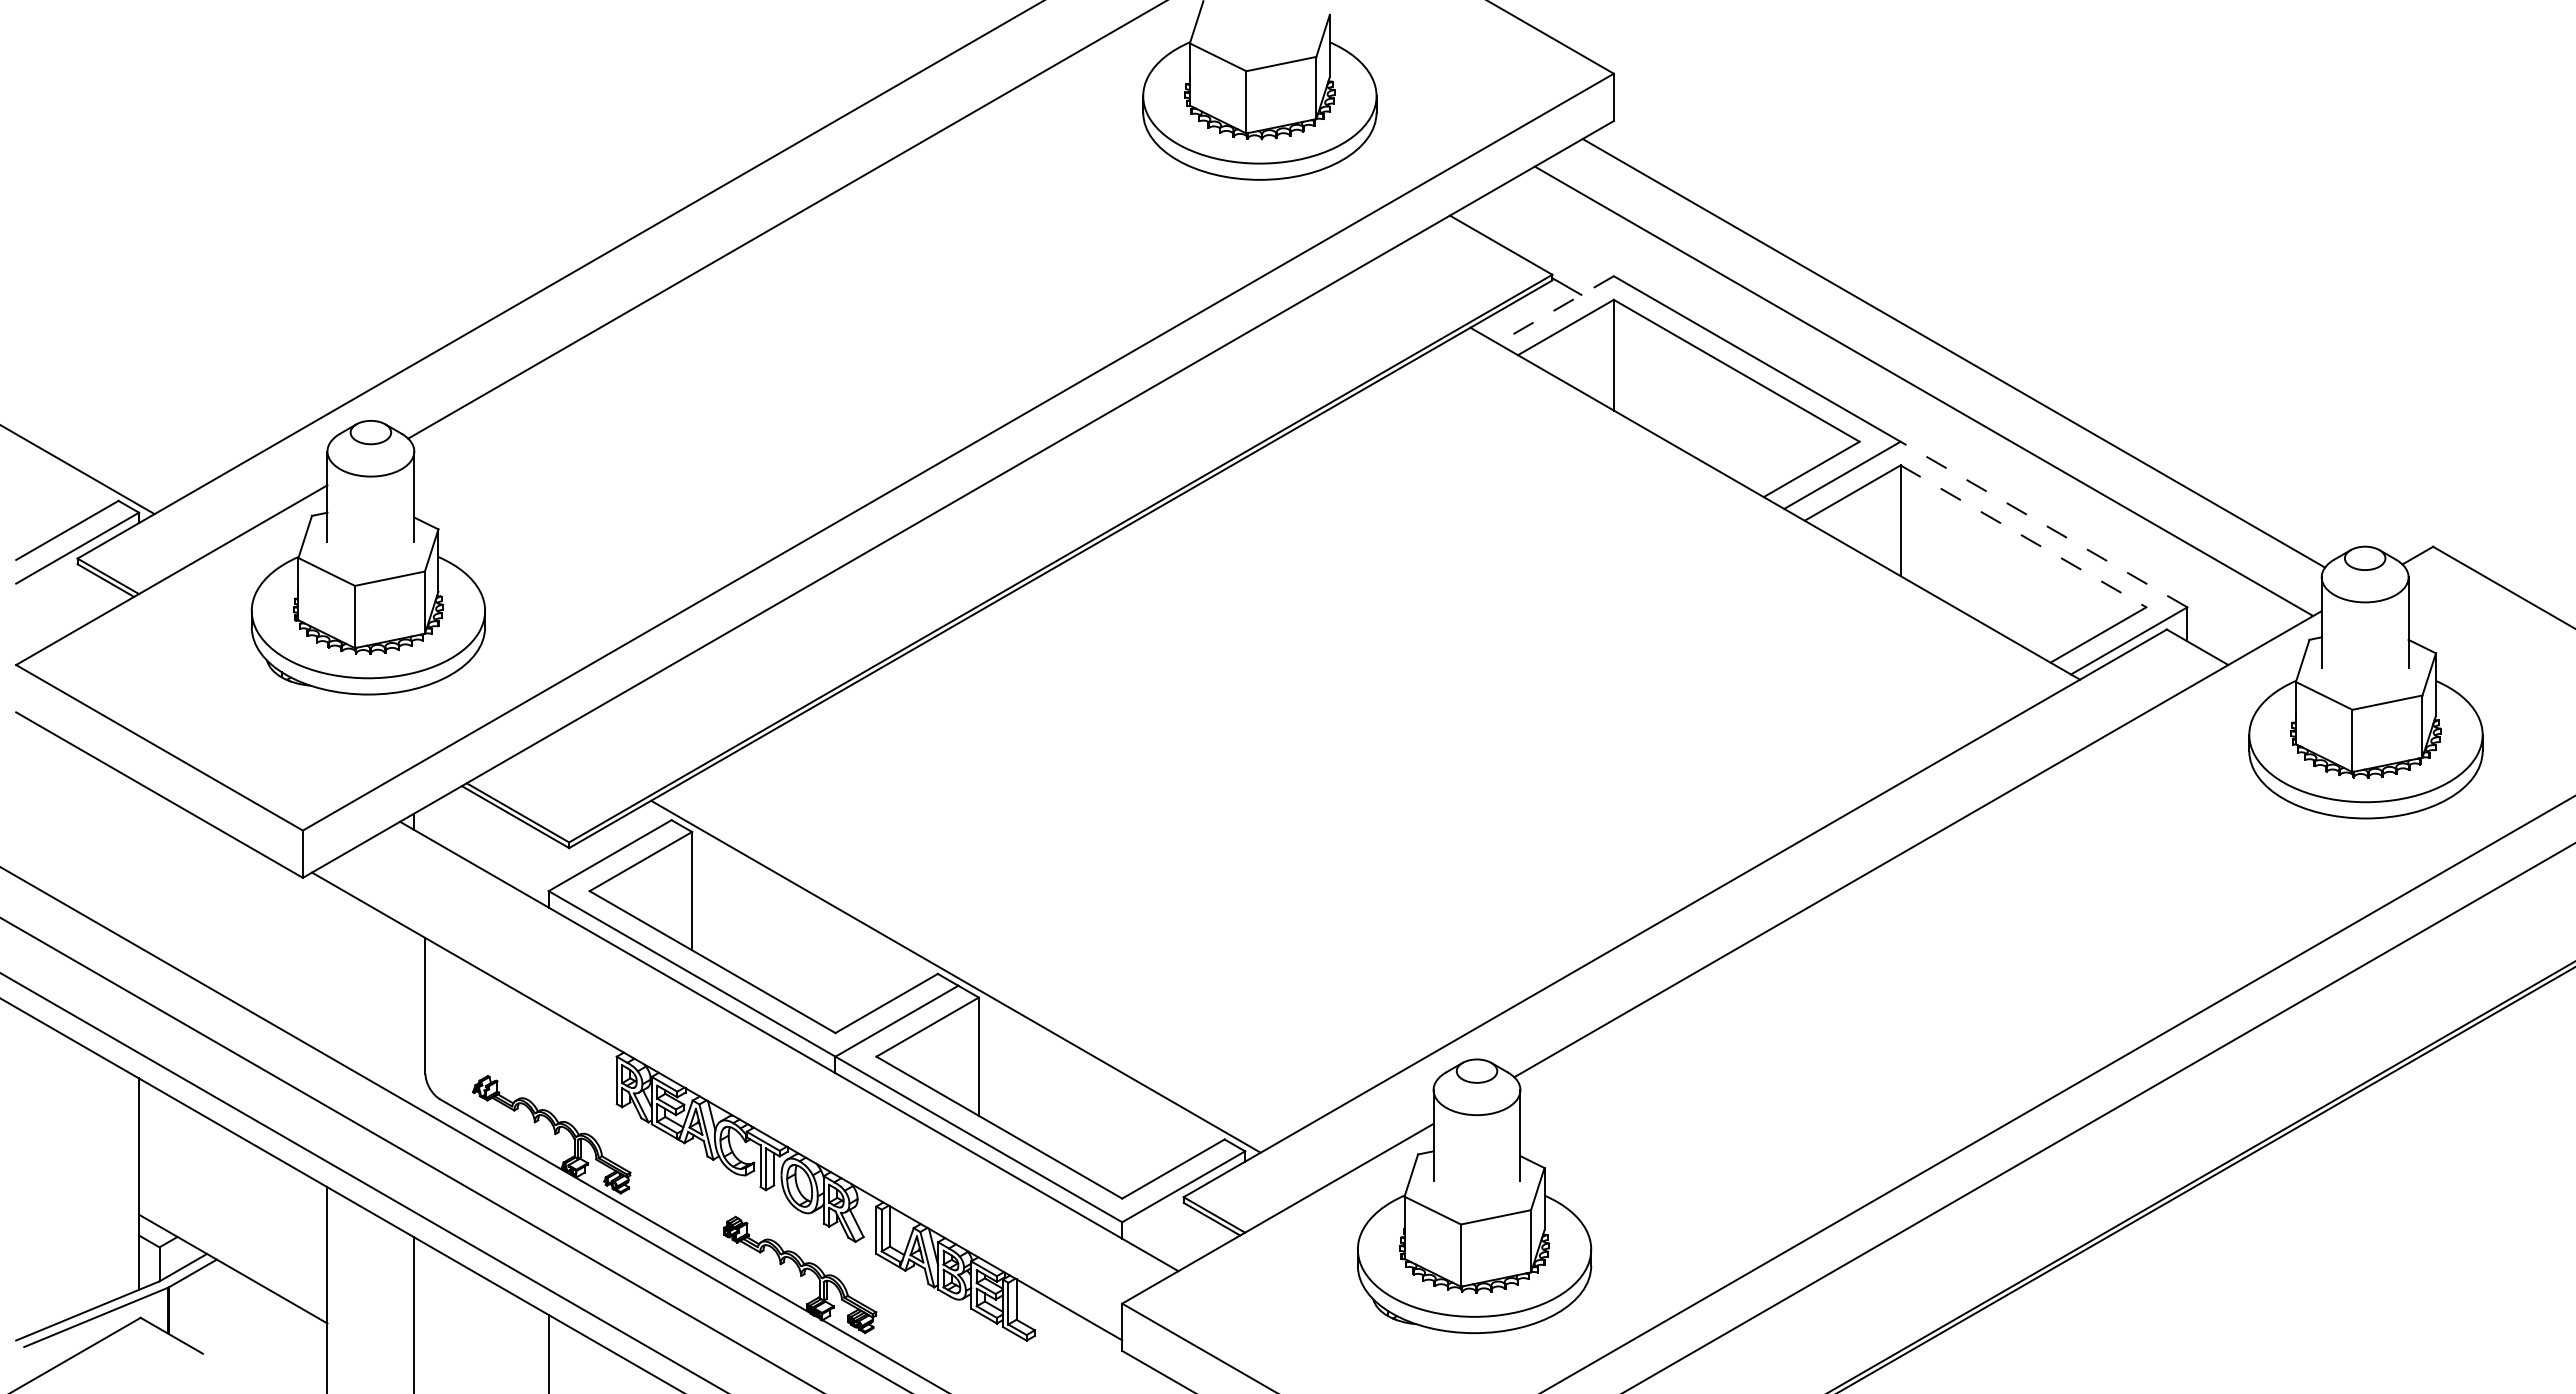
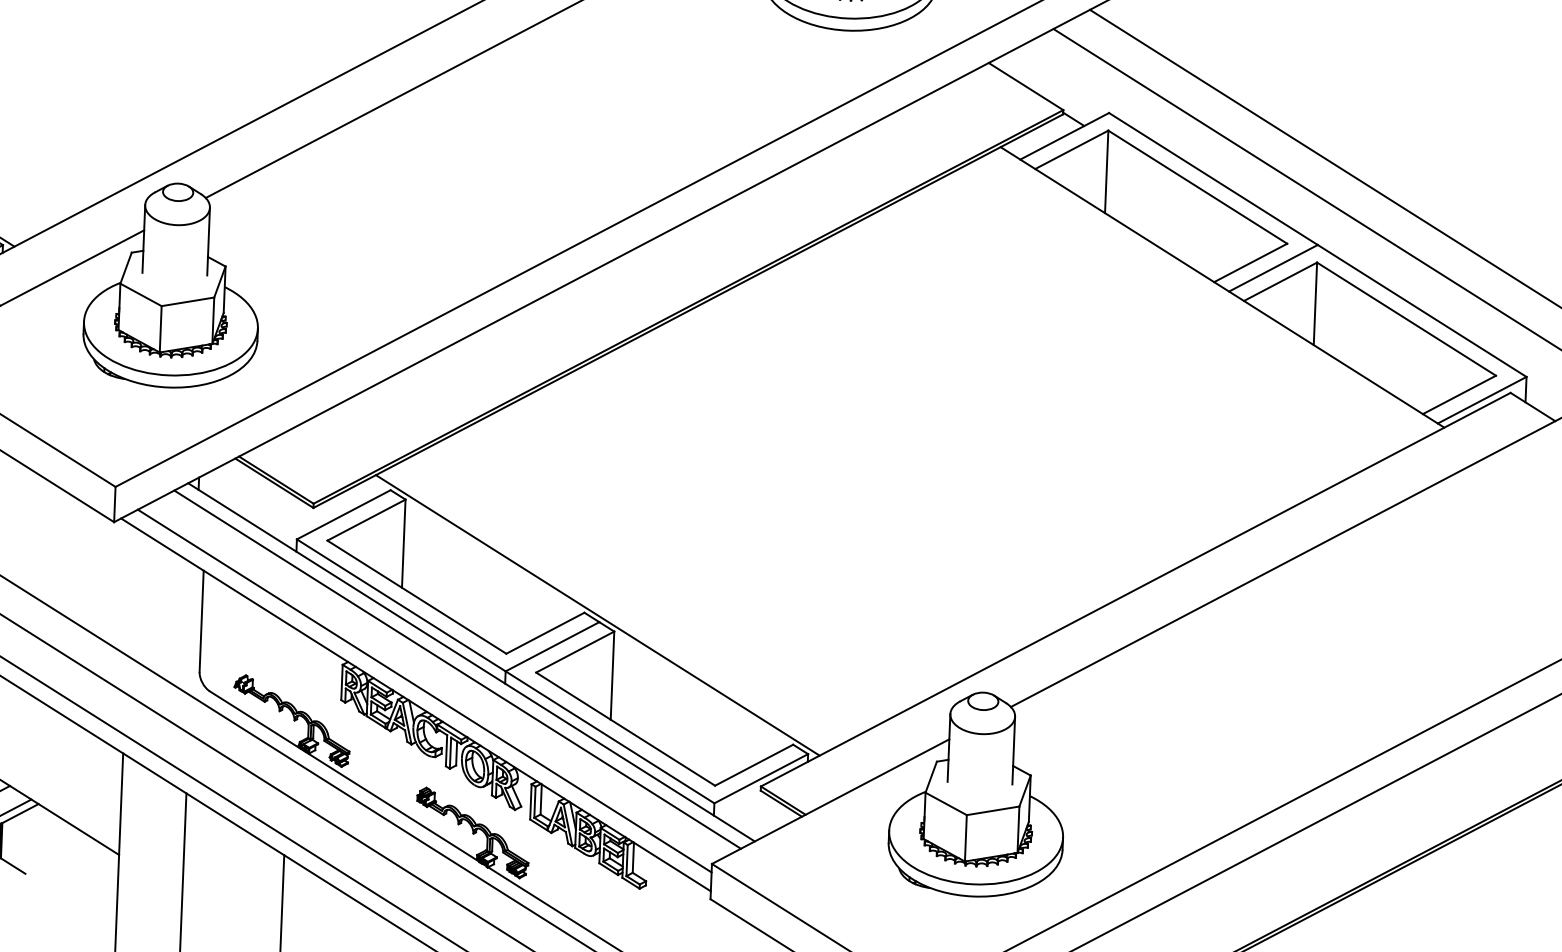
line: (1555, 310) -> (1064, 136), dashed -> solid
line: (2043, 524) -> (1421, 310), dashed -> solid
line: (2023, 536) -> (1406, 319), dashed -> solid
line: (770, 1056) -> (457, 669), added
line: (728, 1087) -> (425, 691), added

